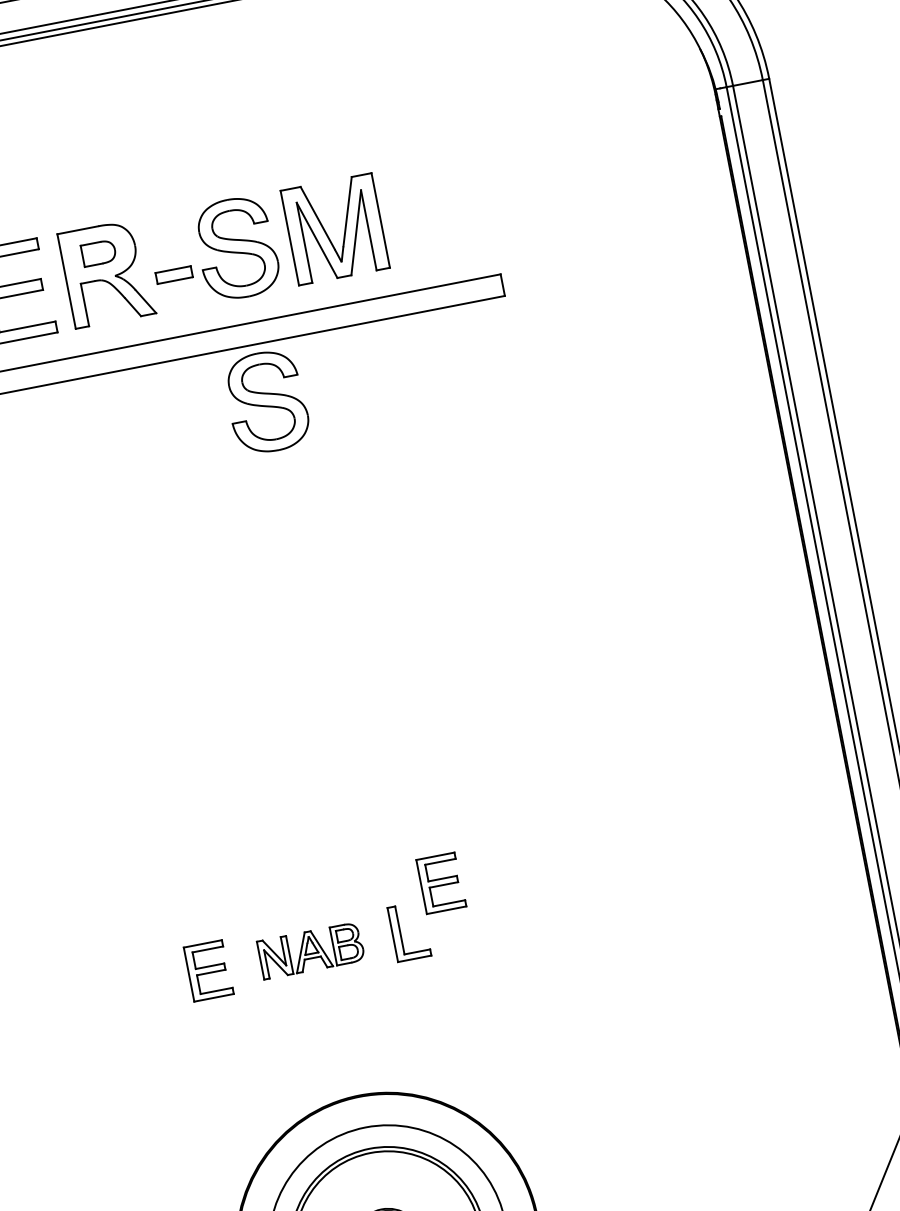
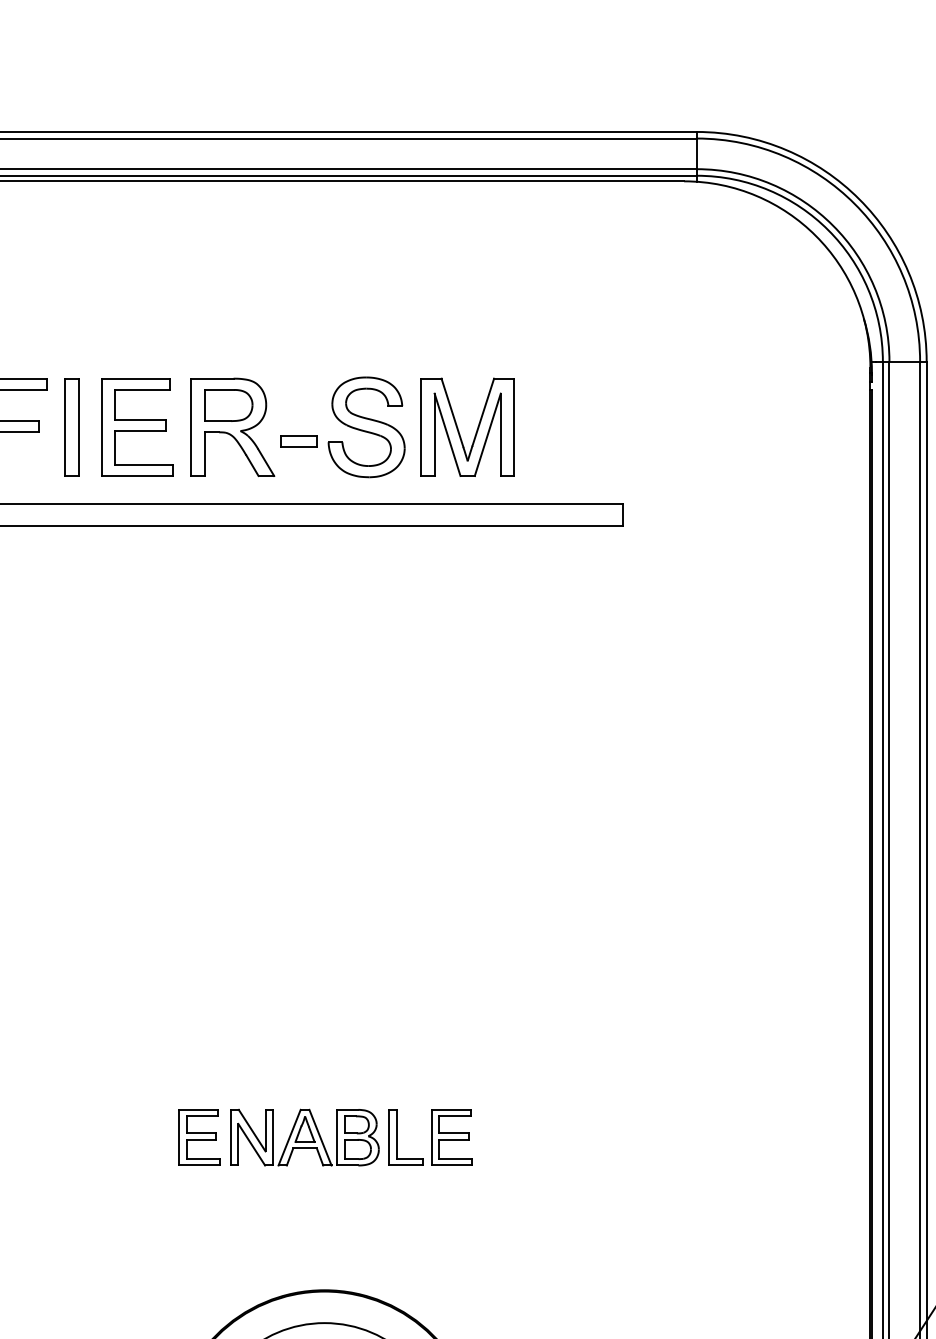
part: (98, 253) -> (228, 405), size x1.43
part: (266, 402) -> (366, 585), removed
part: (440, 883) -> (451, 1137), moved
part: (310, 950) -> (304, 1137), size x1.43

